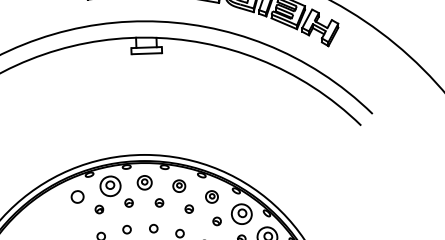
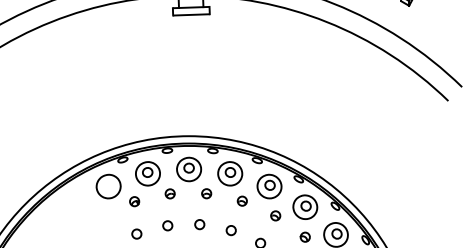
part: (144, 182) -> (188, 169), size x1.43
part: (179, 185) -> (230, 172), size x1.67
part: (77, 196) -> (108, 186), size x1.67
part: (211, 196) -> (268, 186), size x1.67

